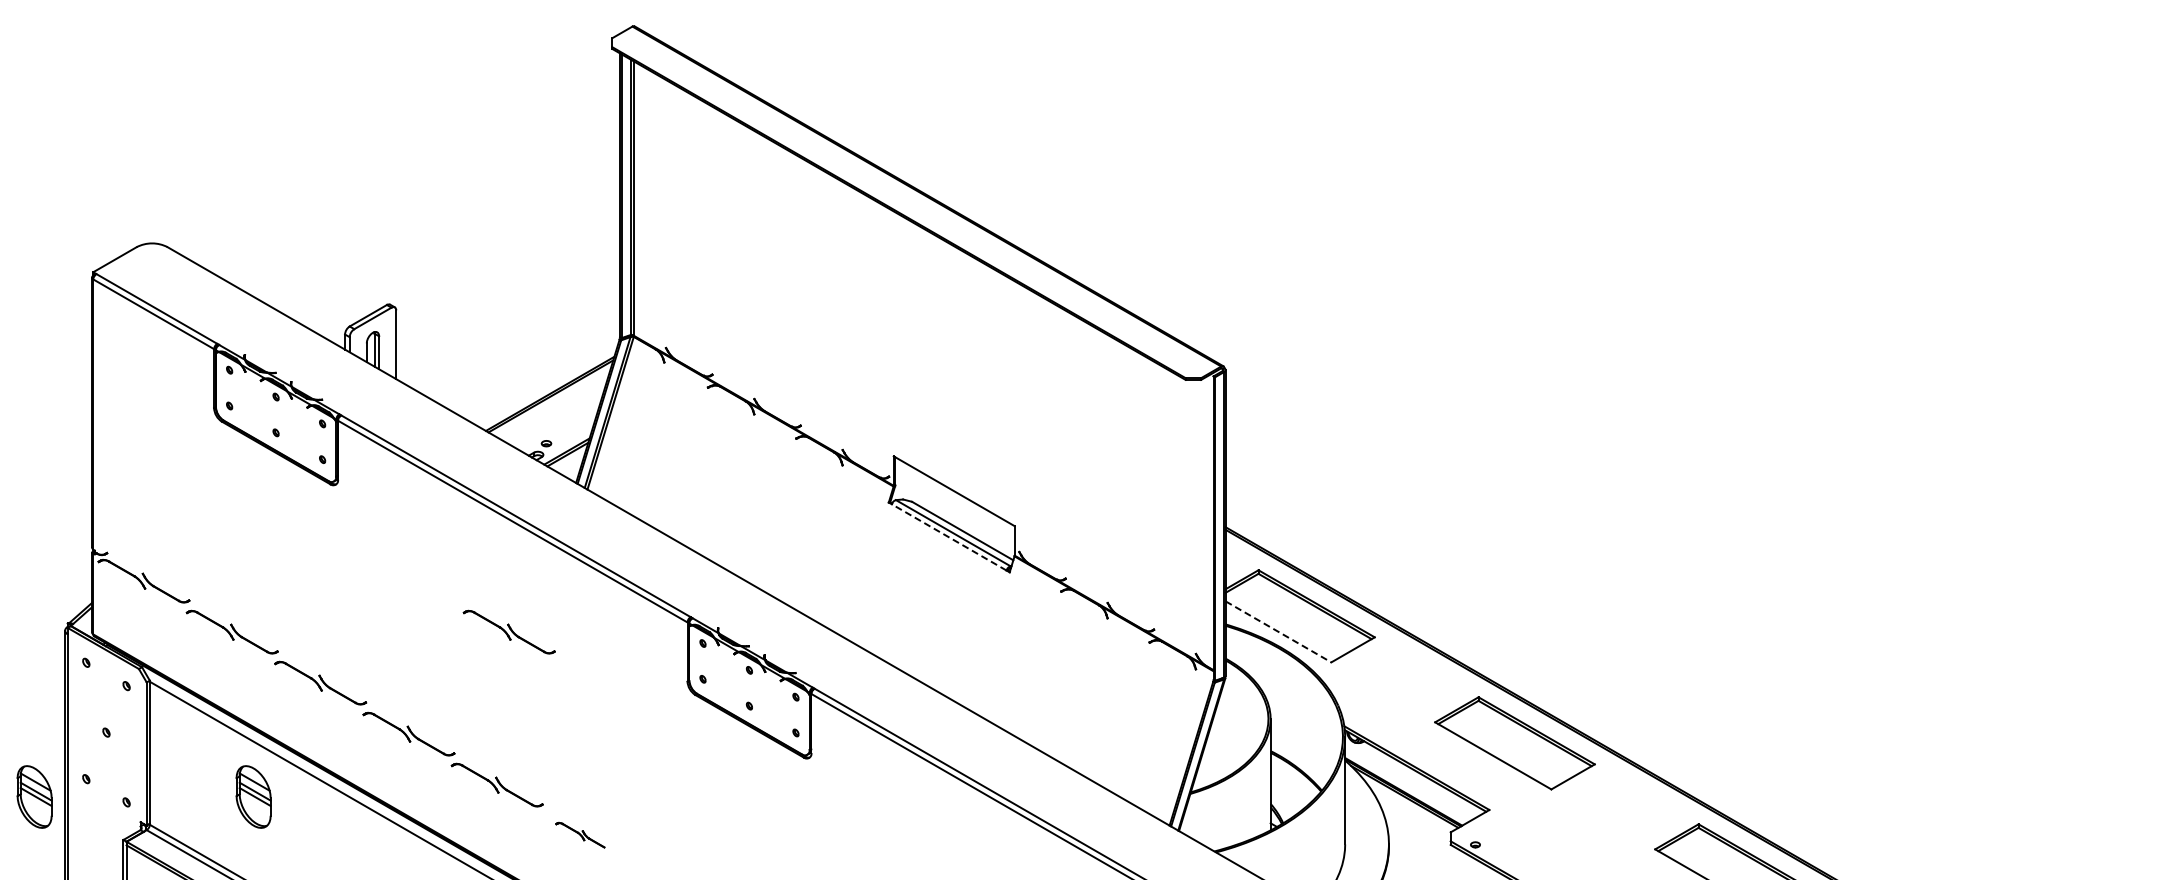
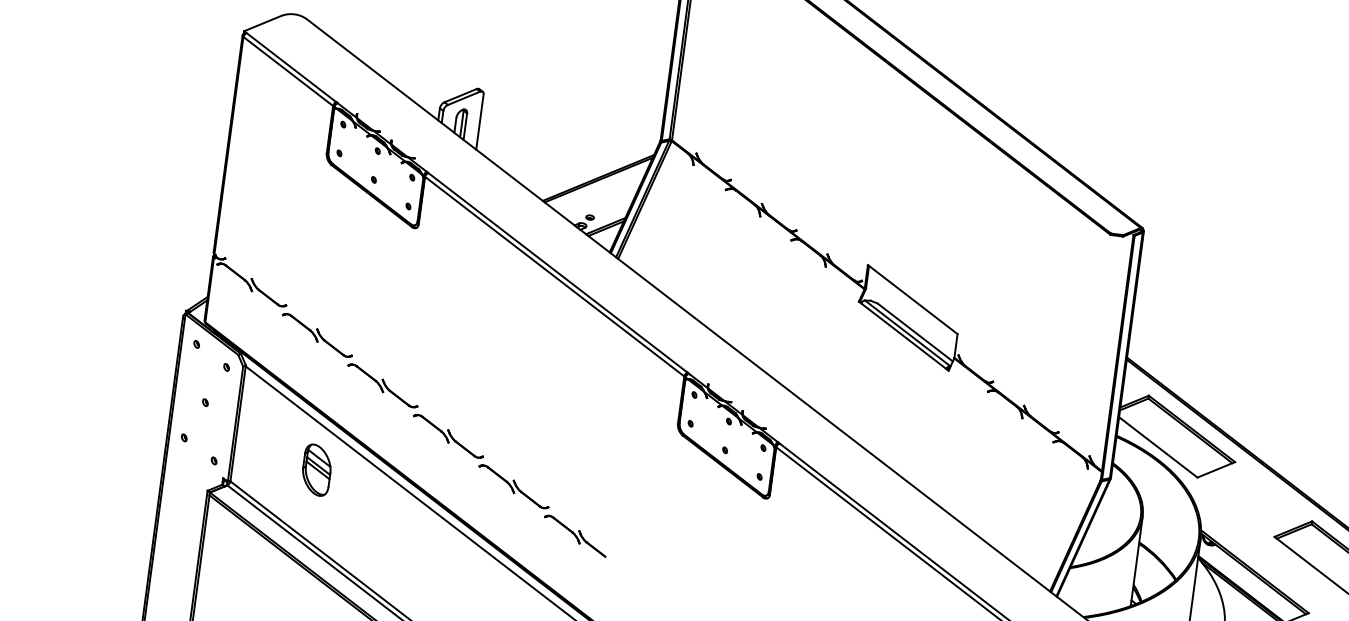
line: (948, 537) -> (903, 336), dashed -> solid
part: (508, 631) -> (539, 364), removed
line: (1278, 632) -> (1158, 447), dashed -> solid
part: (34, 796) -> (140, 446), removed
part: (580, 834) -> (575, 535), size x1.67

